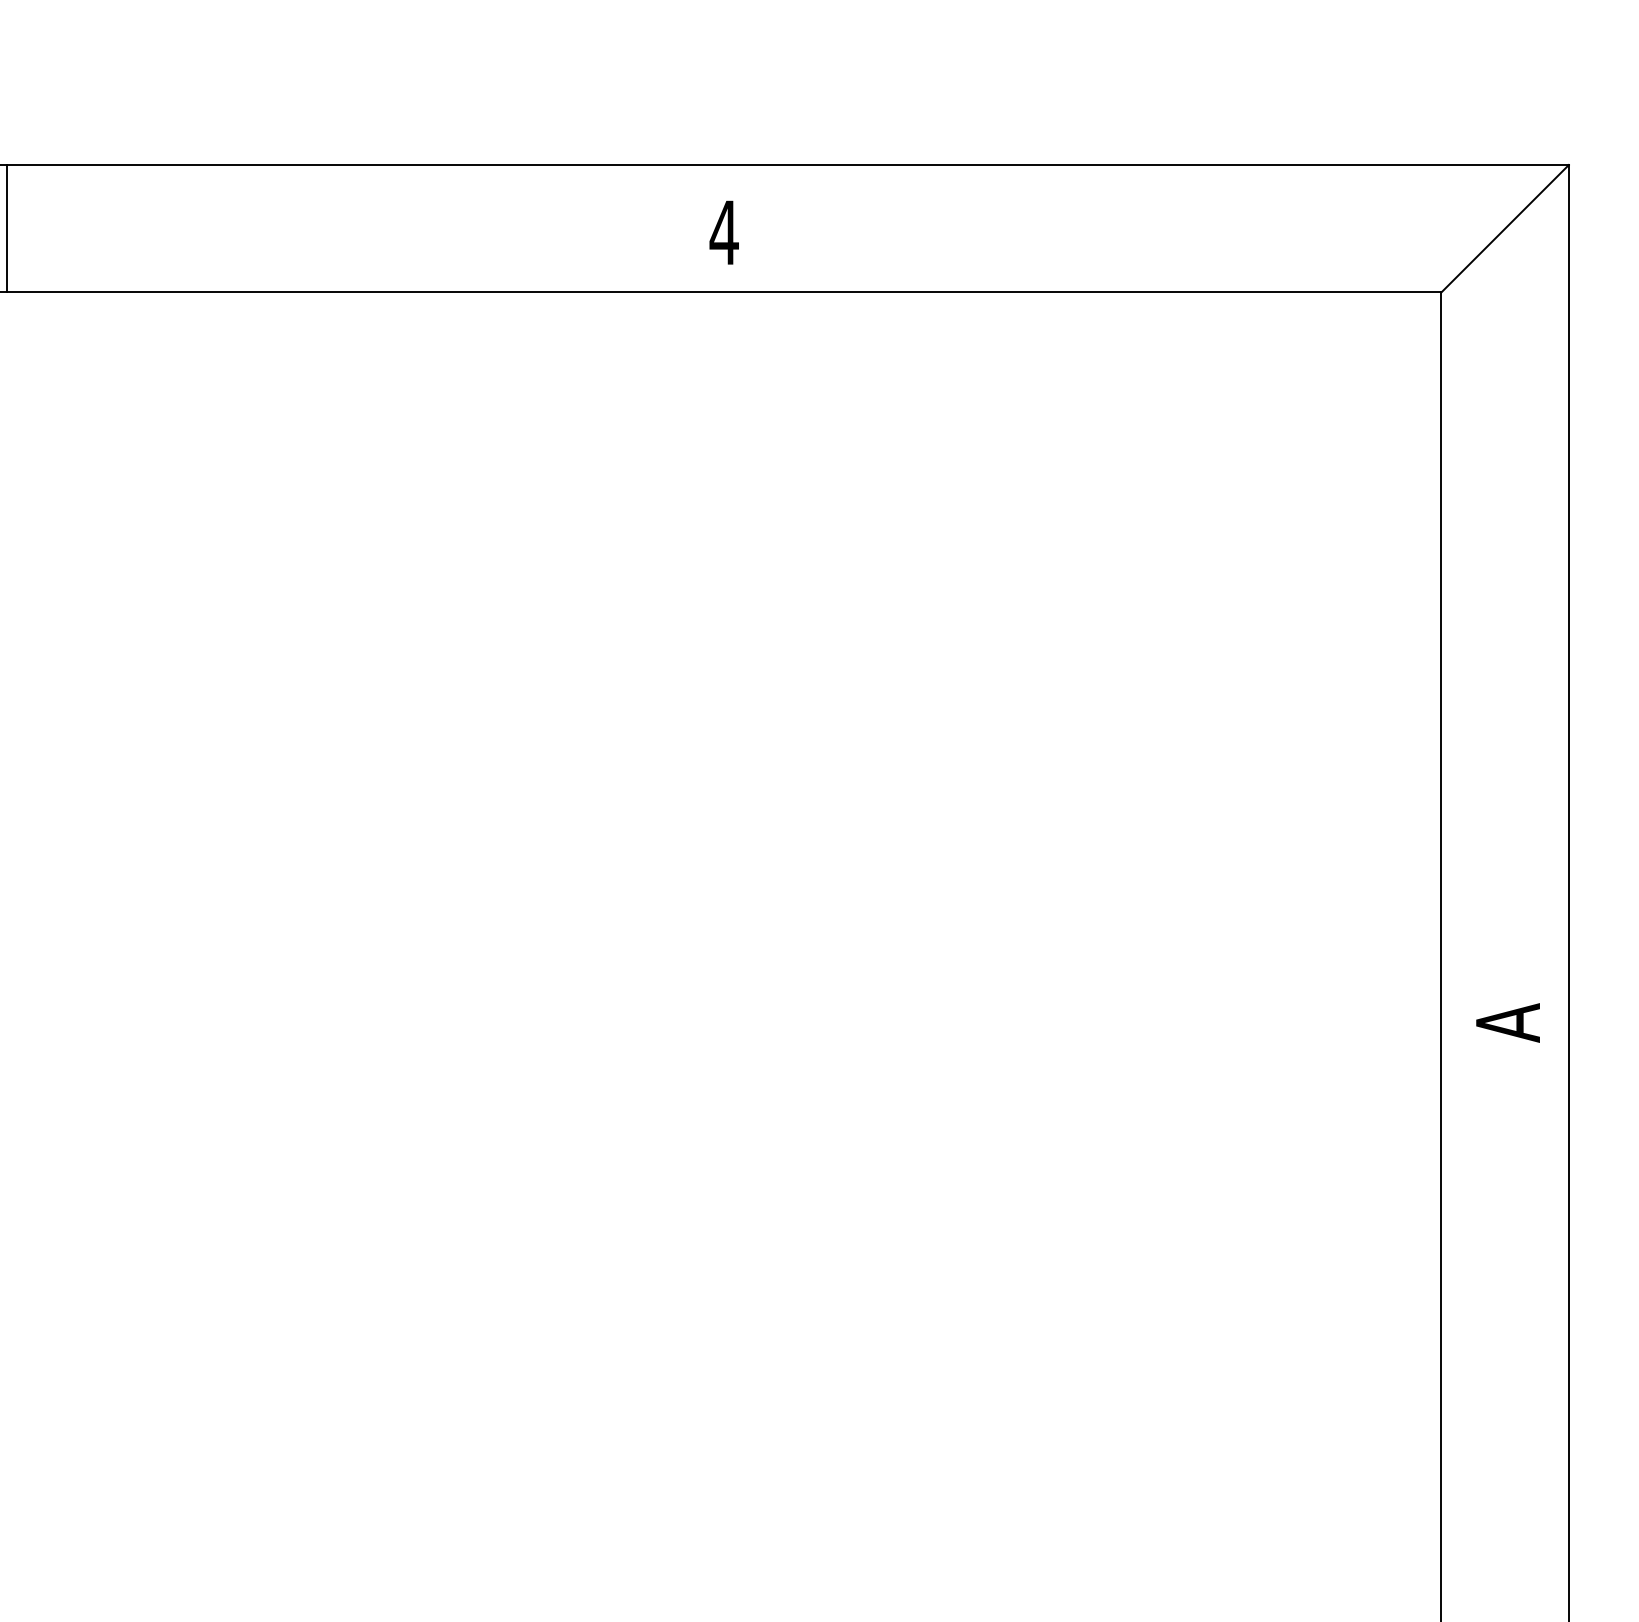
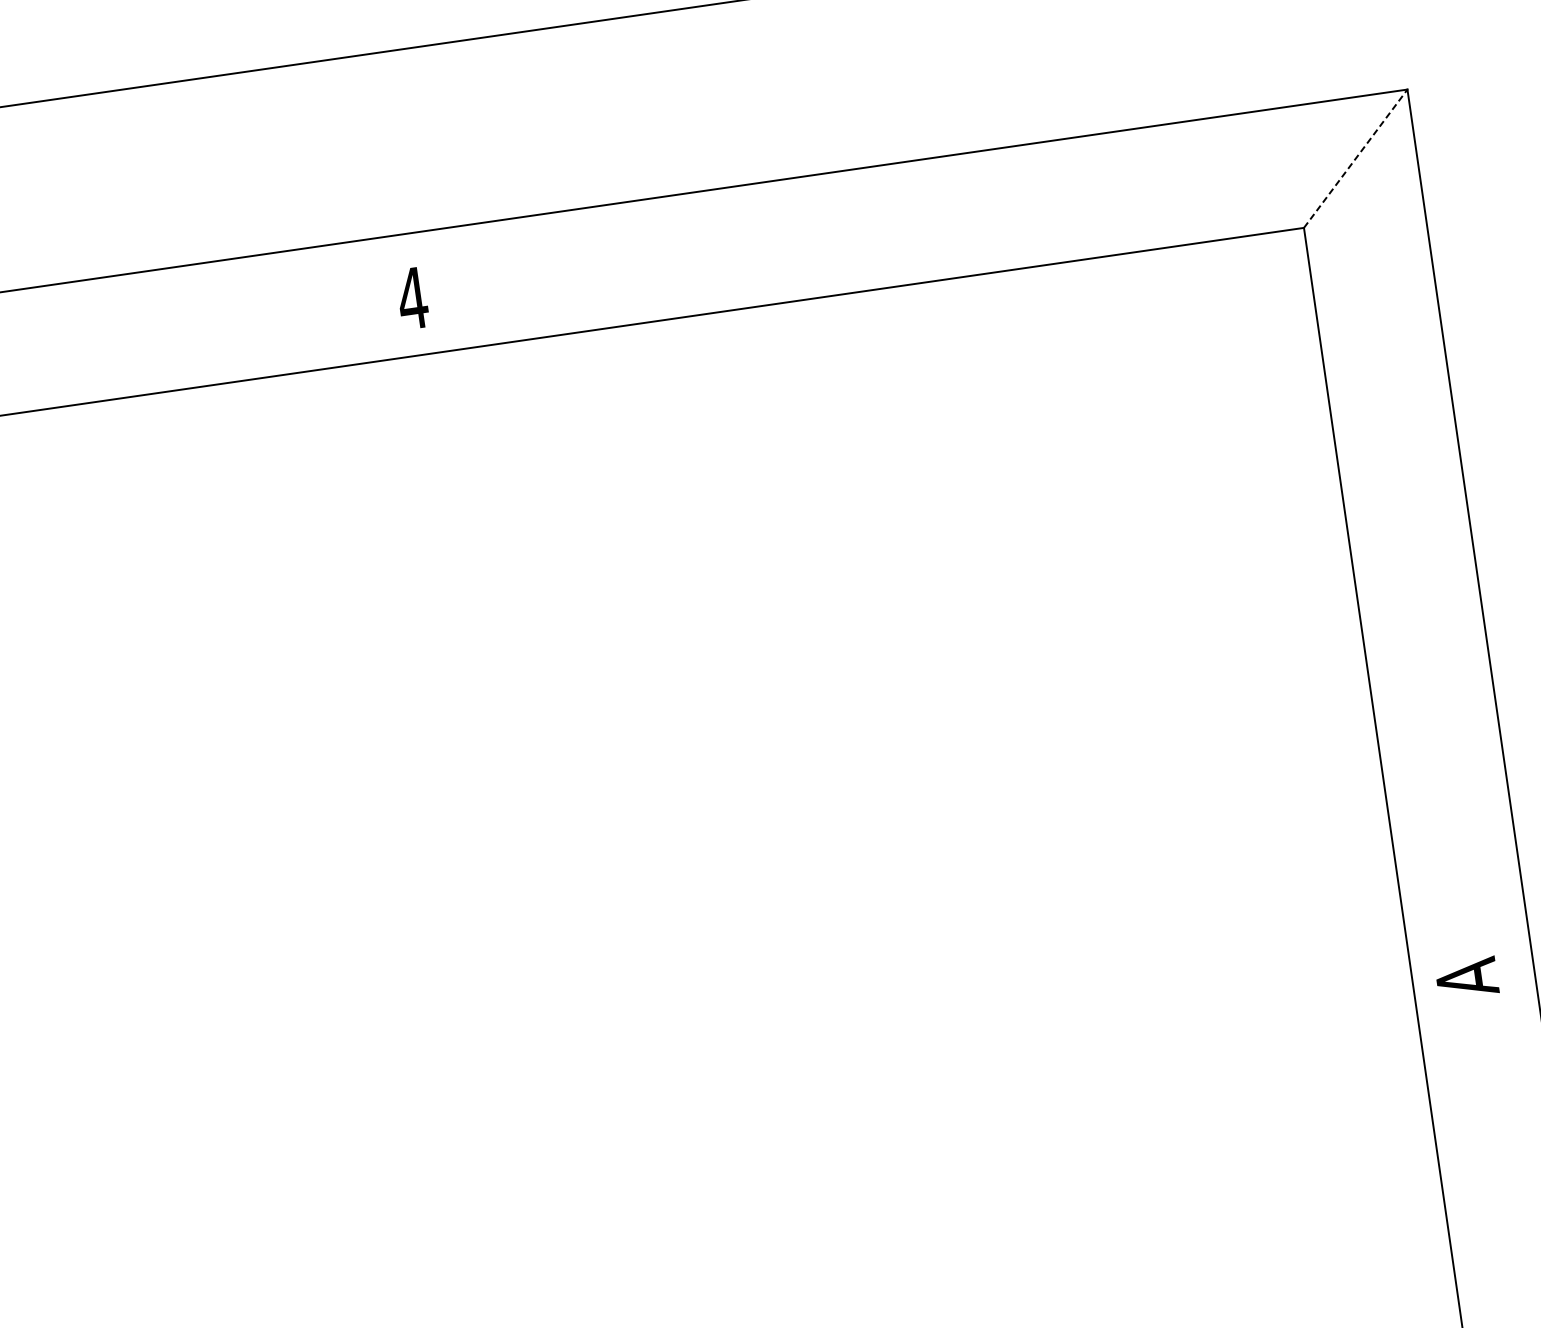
line: (1505, 228) -> (1356, 158), solid -> dashed
text: (723, 232) -> (411, 298), moved
text: (1507, 1022) -> (1466, 978), moved

